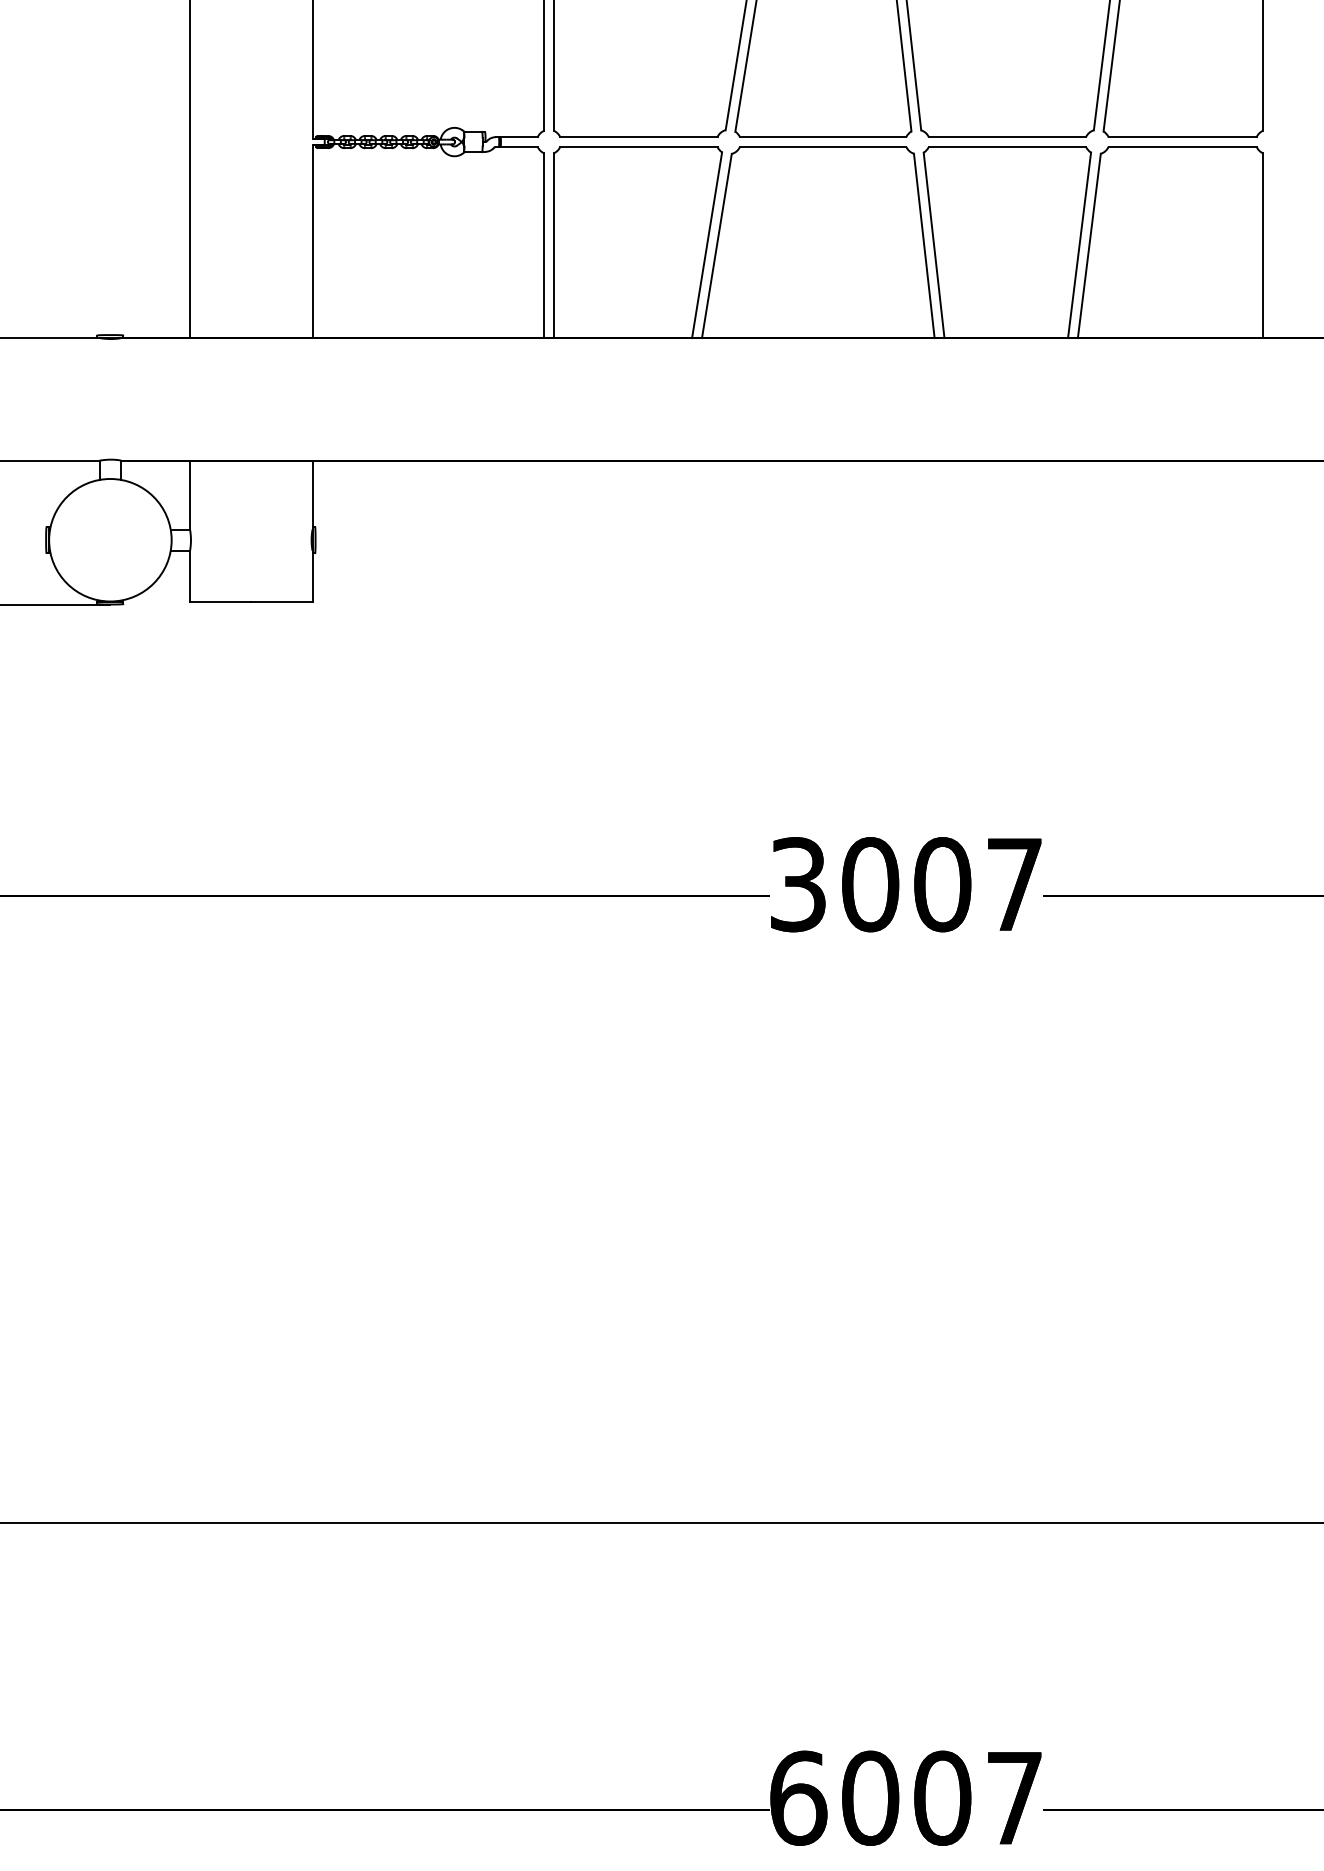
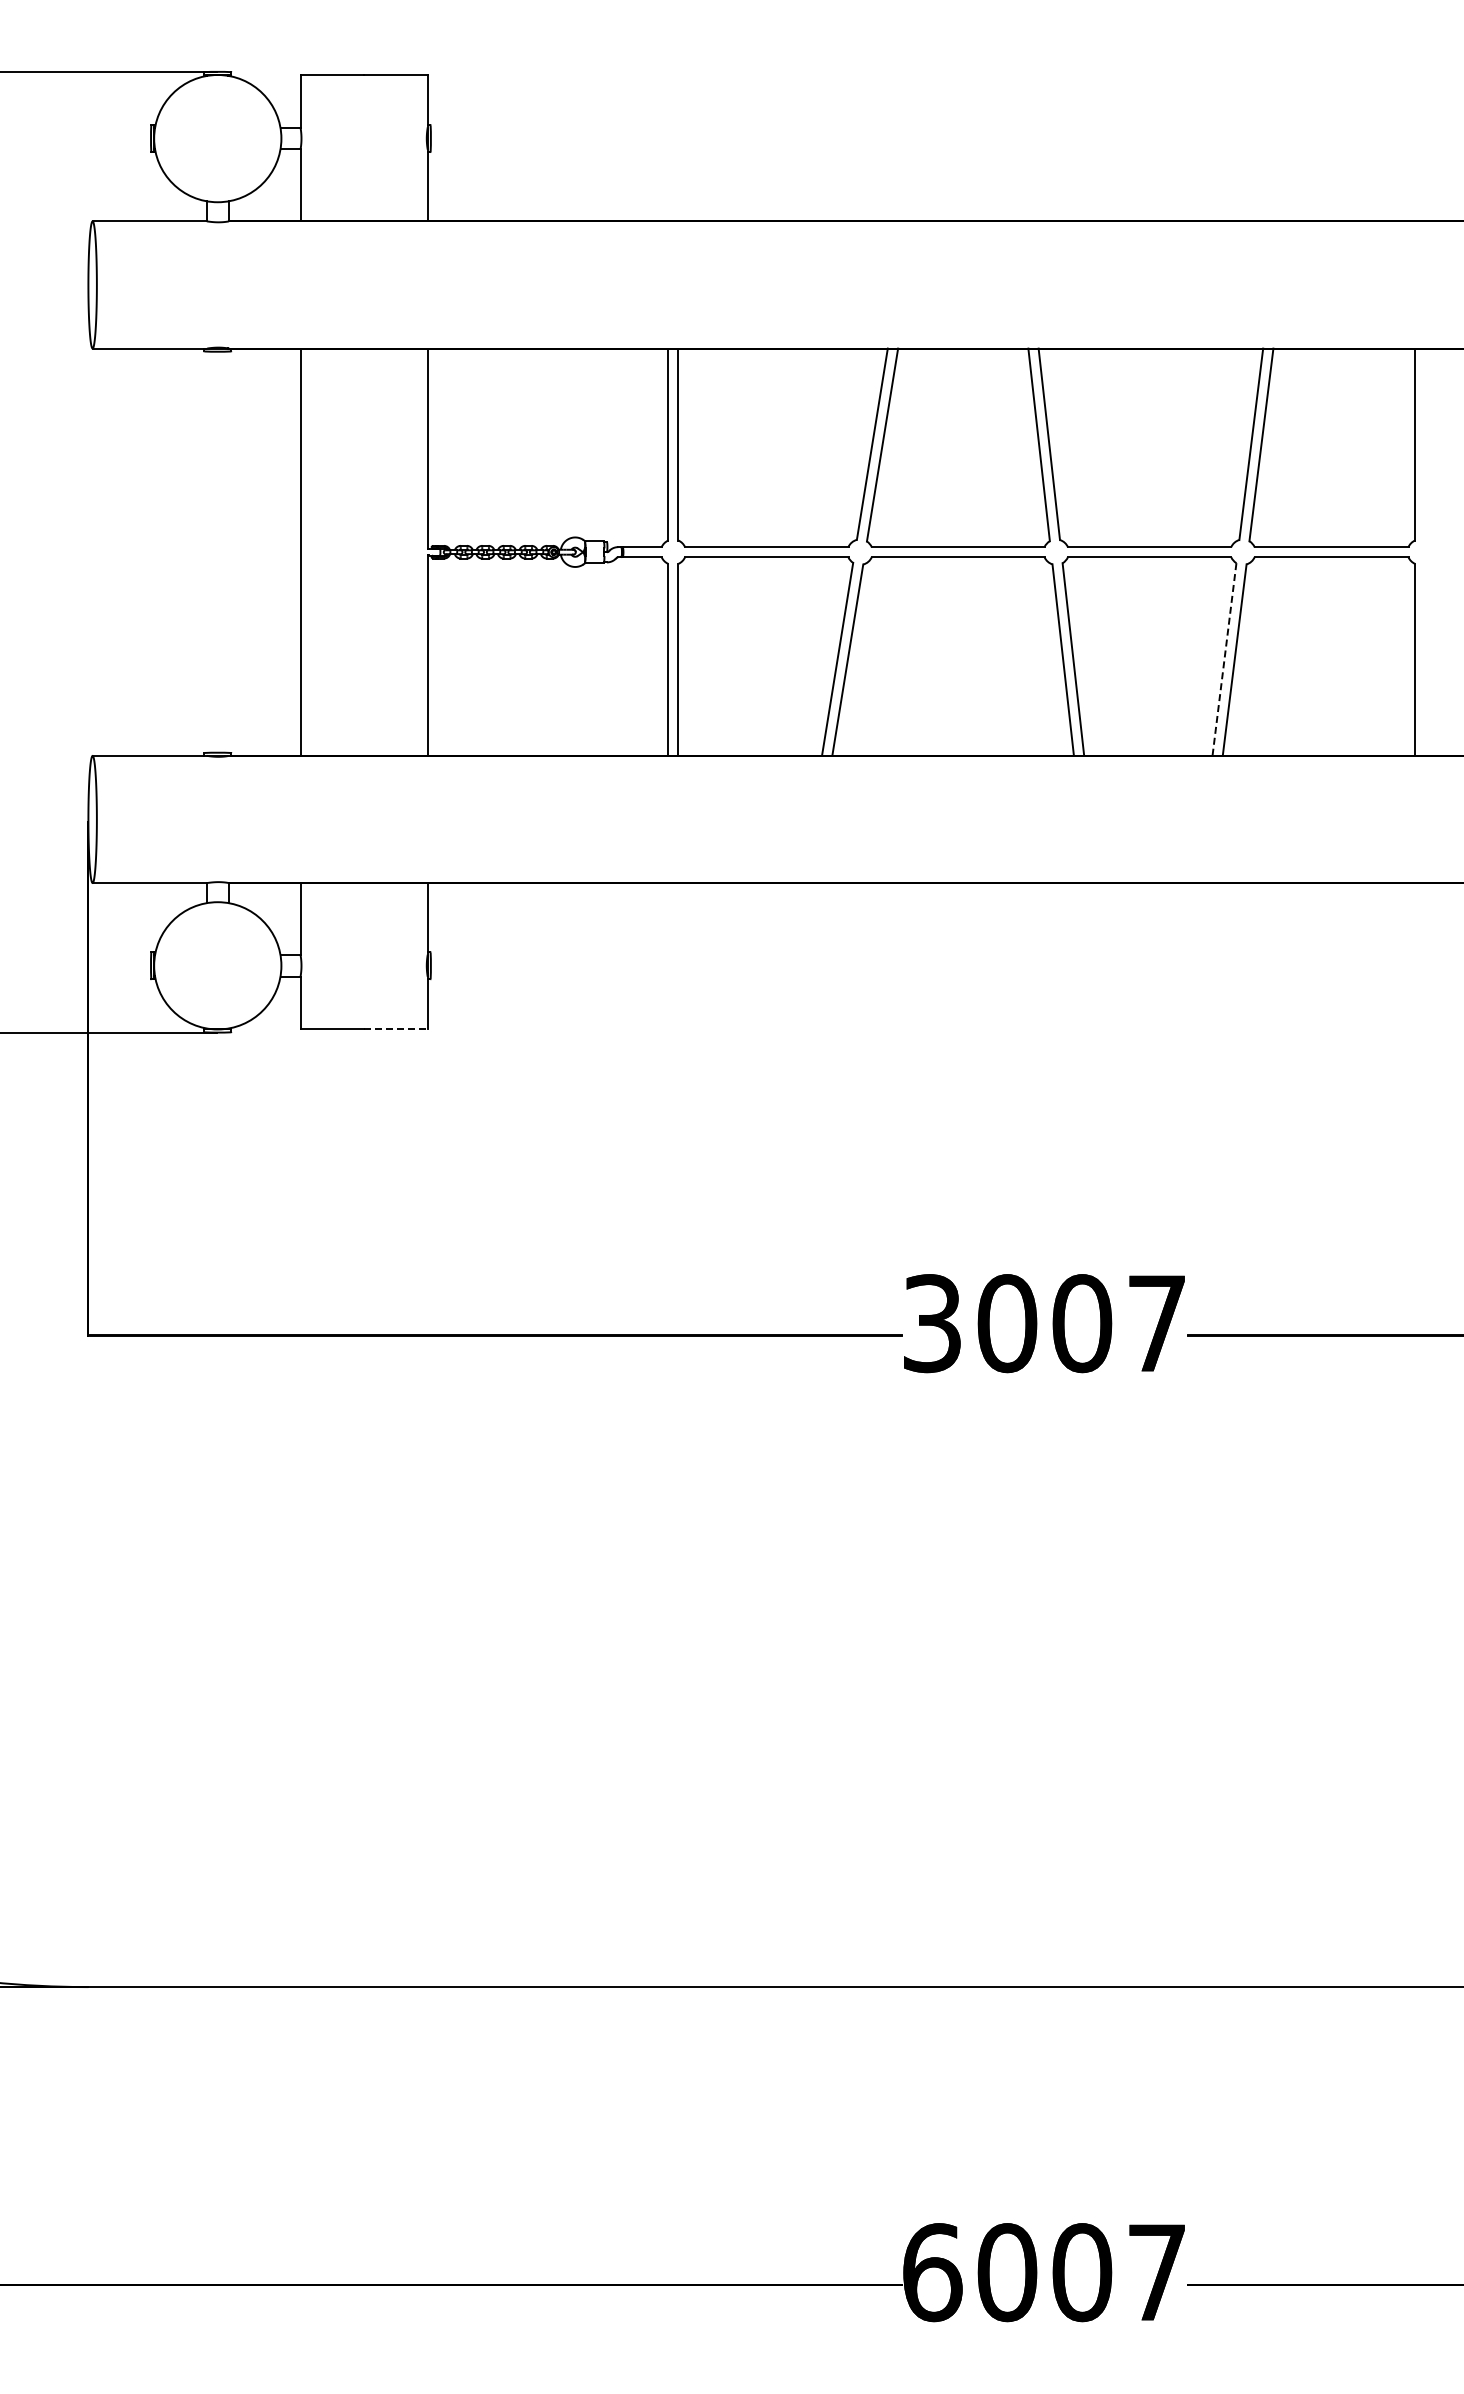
line: (1079, 245) -> (1224, 659), solid -> dashed
line: (281, 601) -> (395, 1029), solid -> dashed

